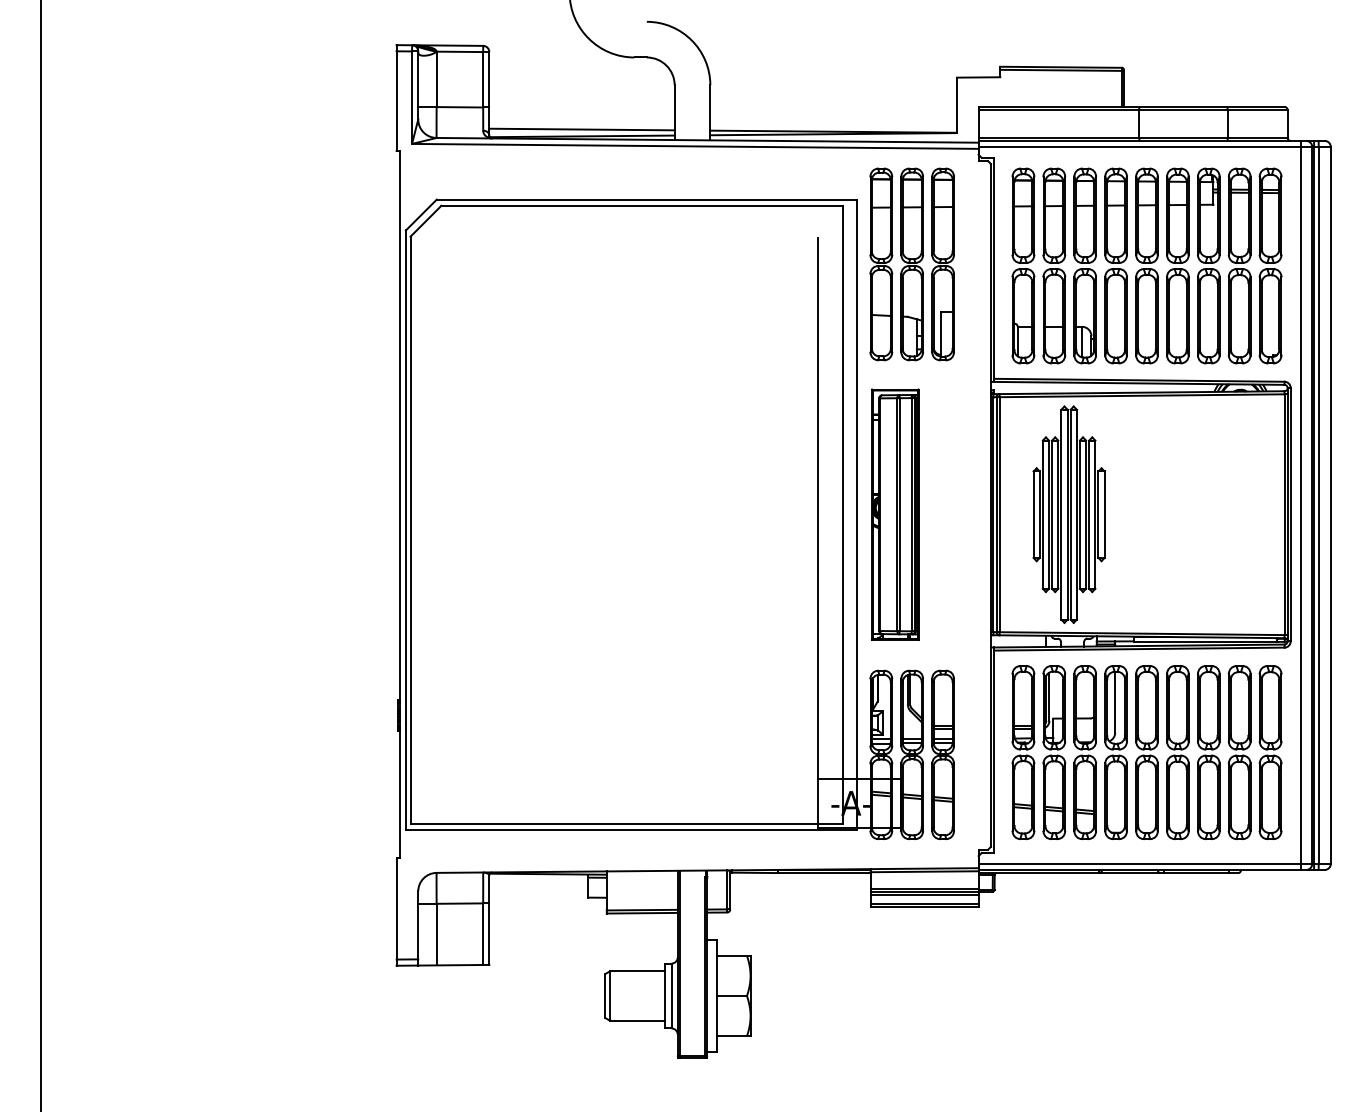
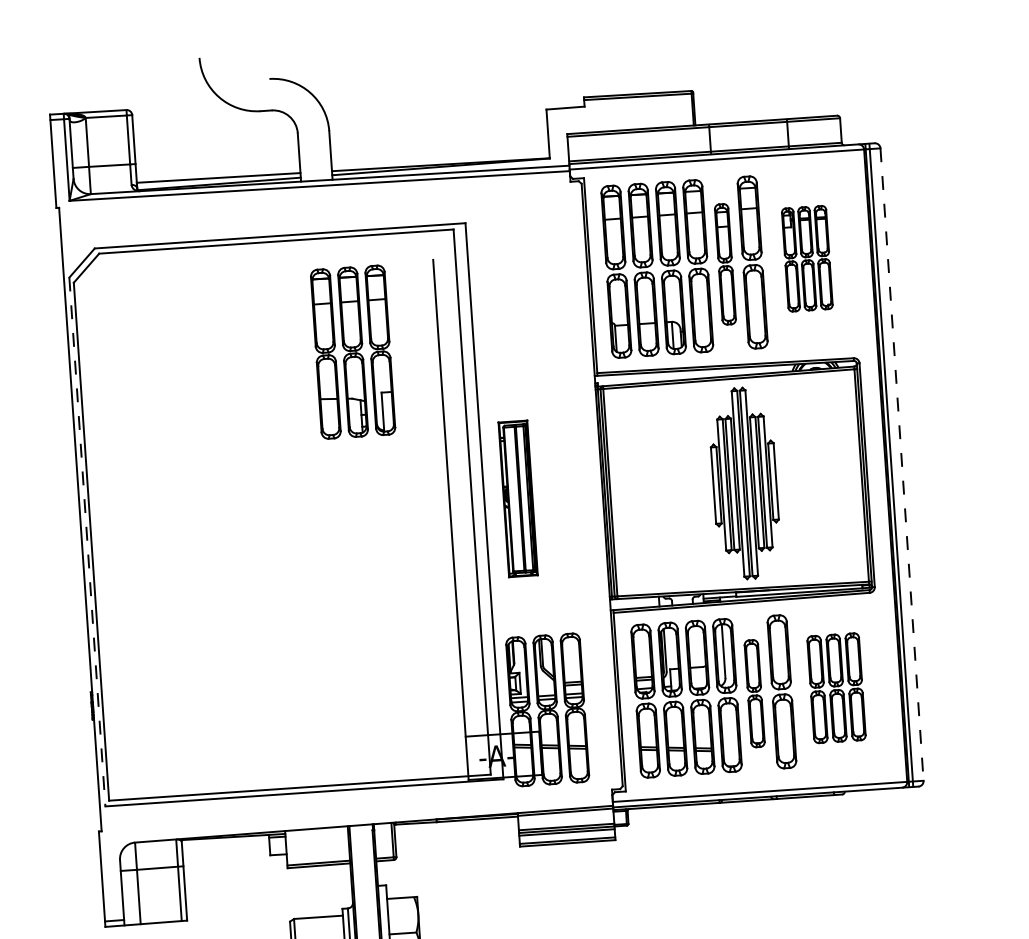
part: (911, 264) -> (352, 352), moved
part: (1146, 265) -> (724, 263), size x0.7
part: (1239, 265) -> (807, 258), size x0.6
line: (1301, 504) -> (876, 465), removed
line: (1330, 505) -> (901, 464), solid -> dashed
part: (894, 514) -> (517, 498), size x0.7
part: (1068, 514) -> (744, 483), moved
line: (405, 530) -> (87, 542), solid -> dashed
part: (1146, 752) -> (754, 693), size x0.7
part: (1239, 752) -> (836, 688), size x0.7

